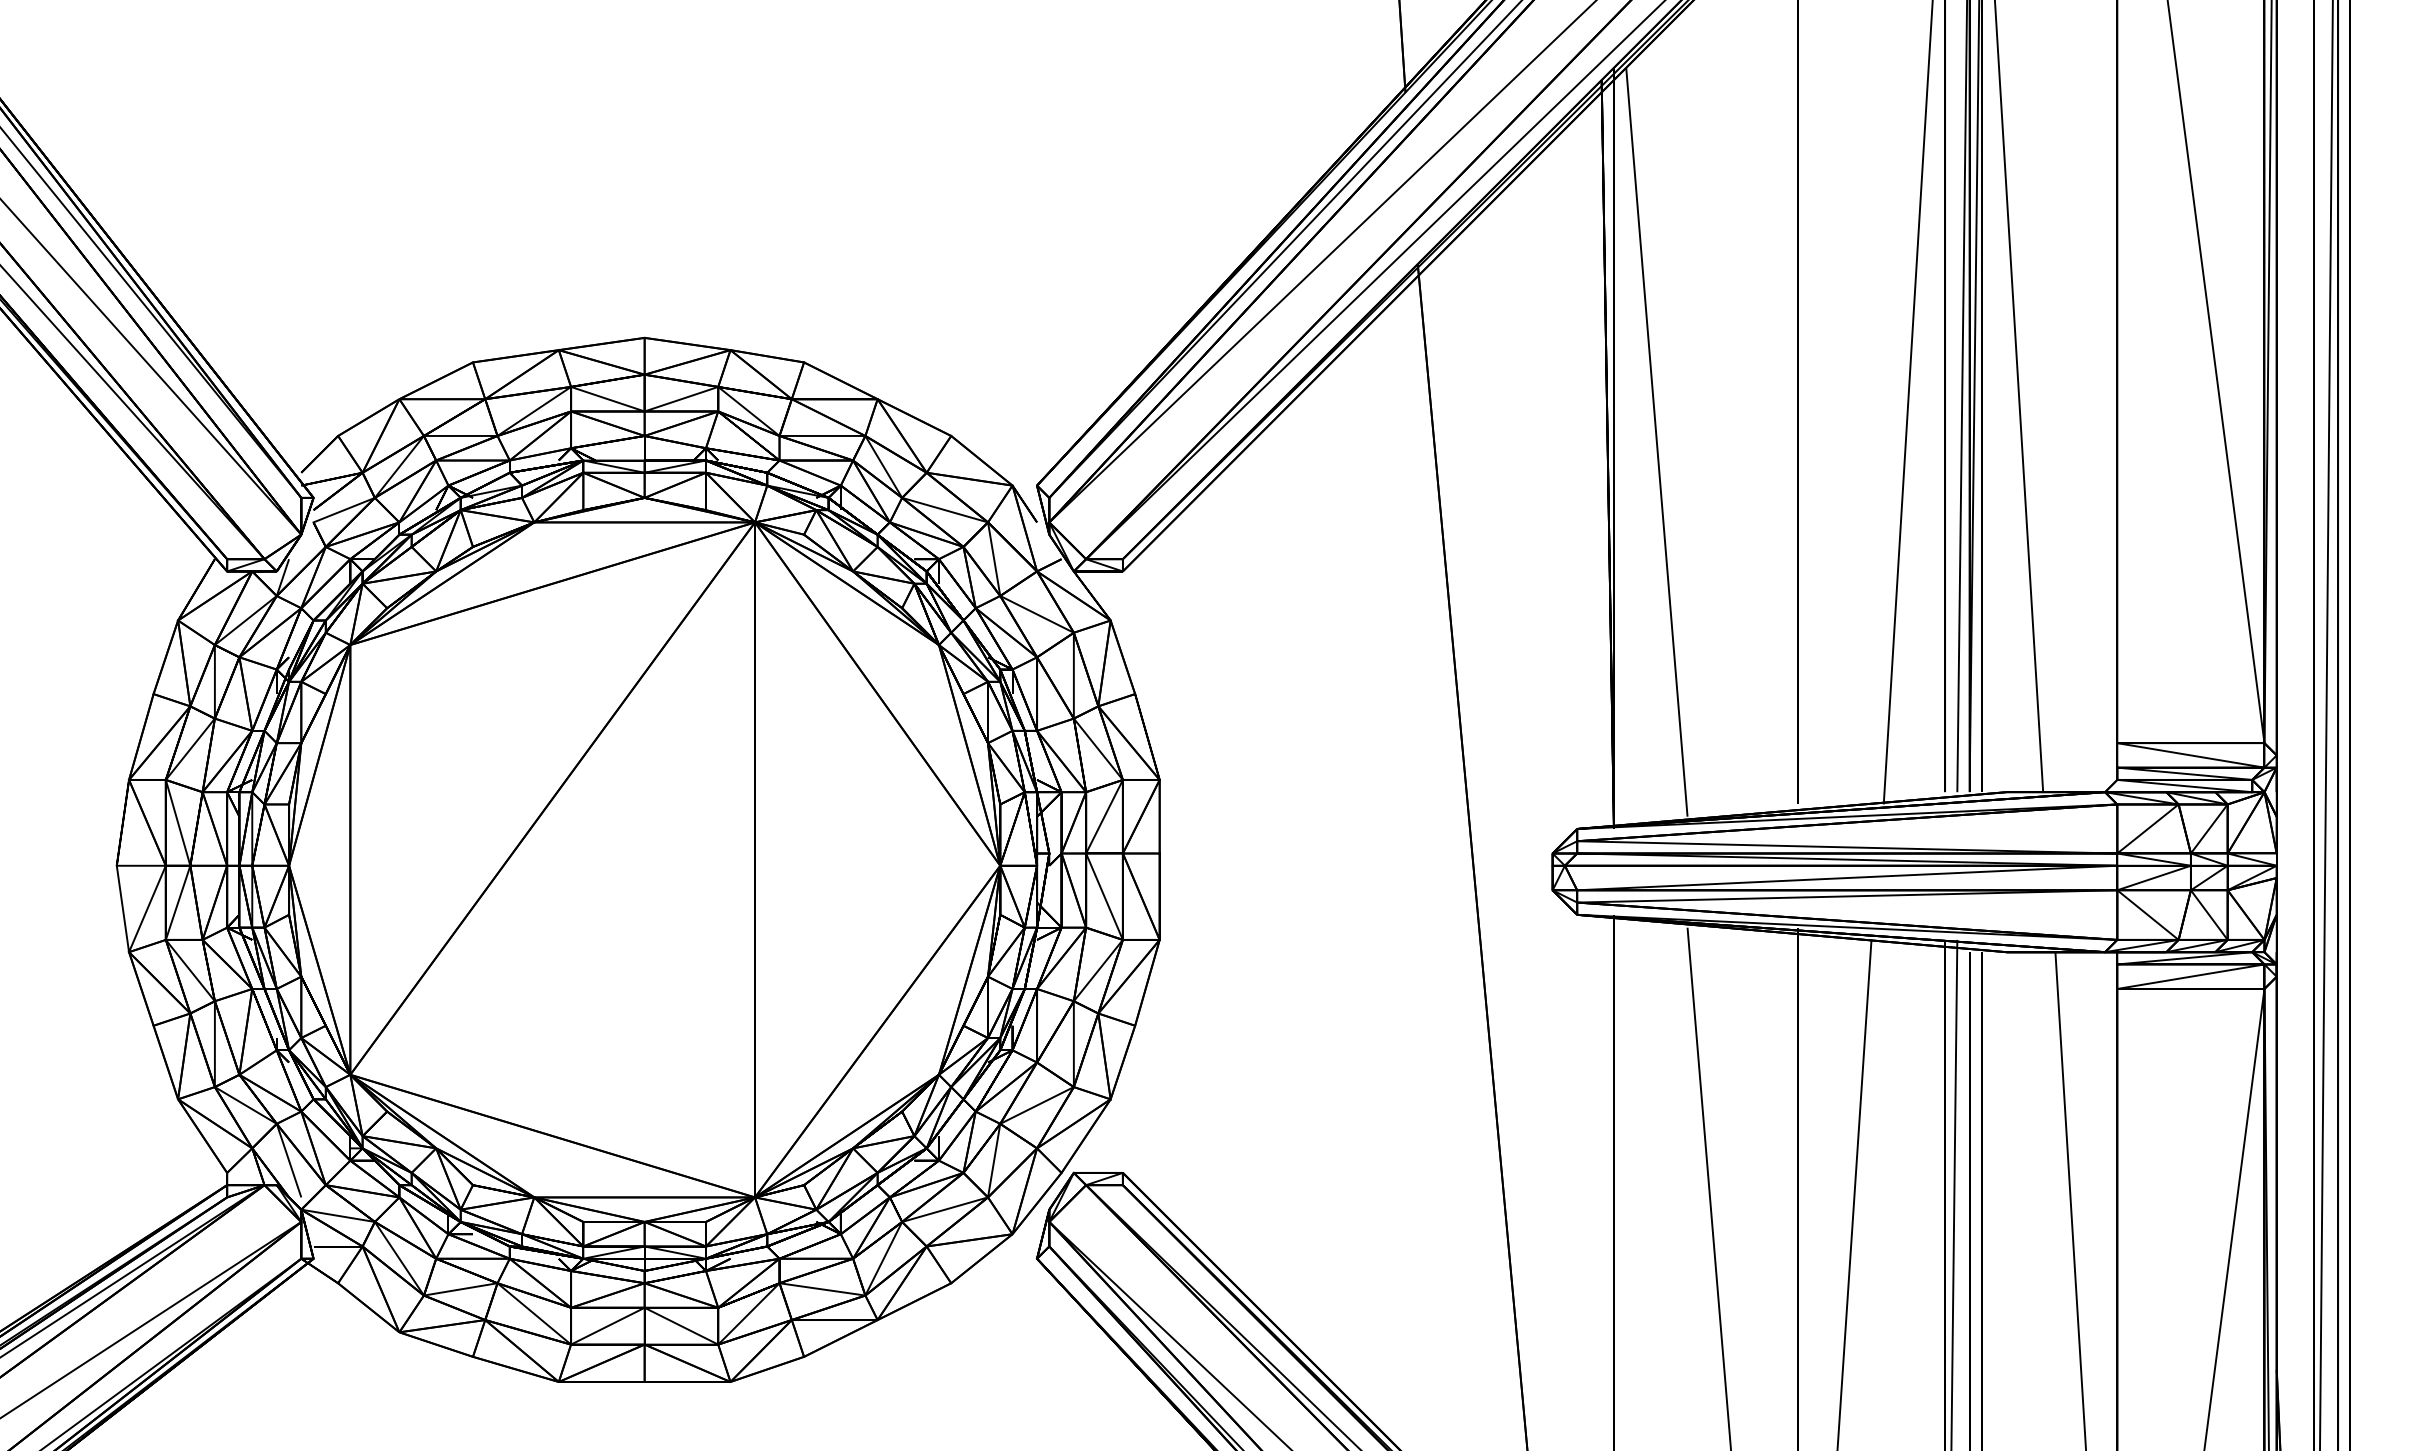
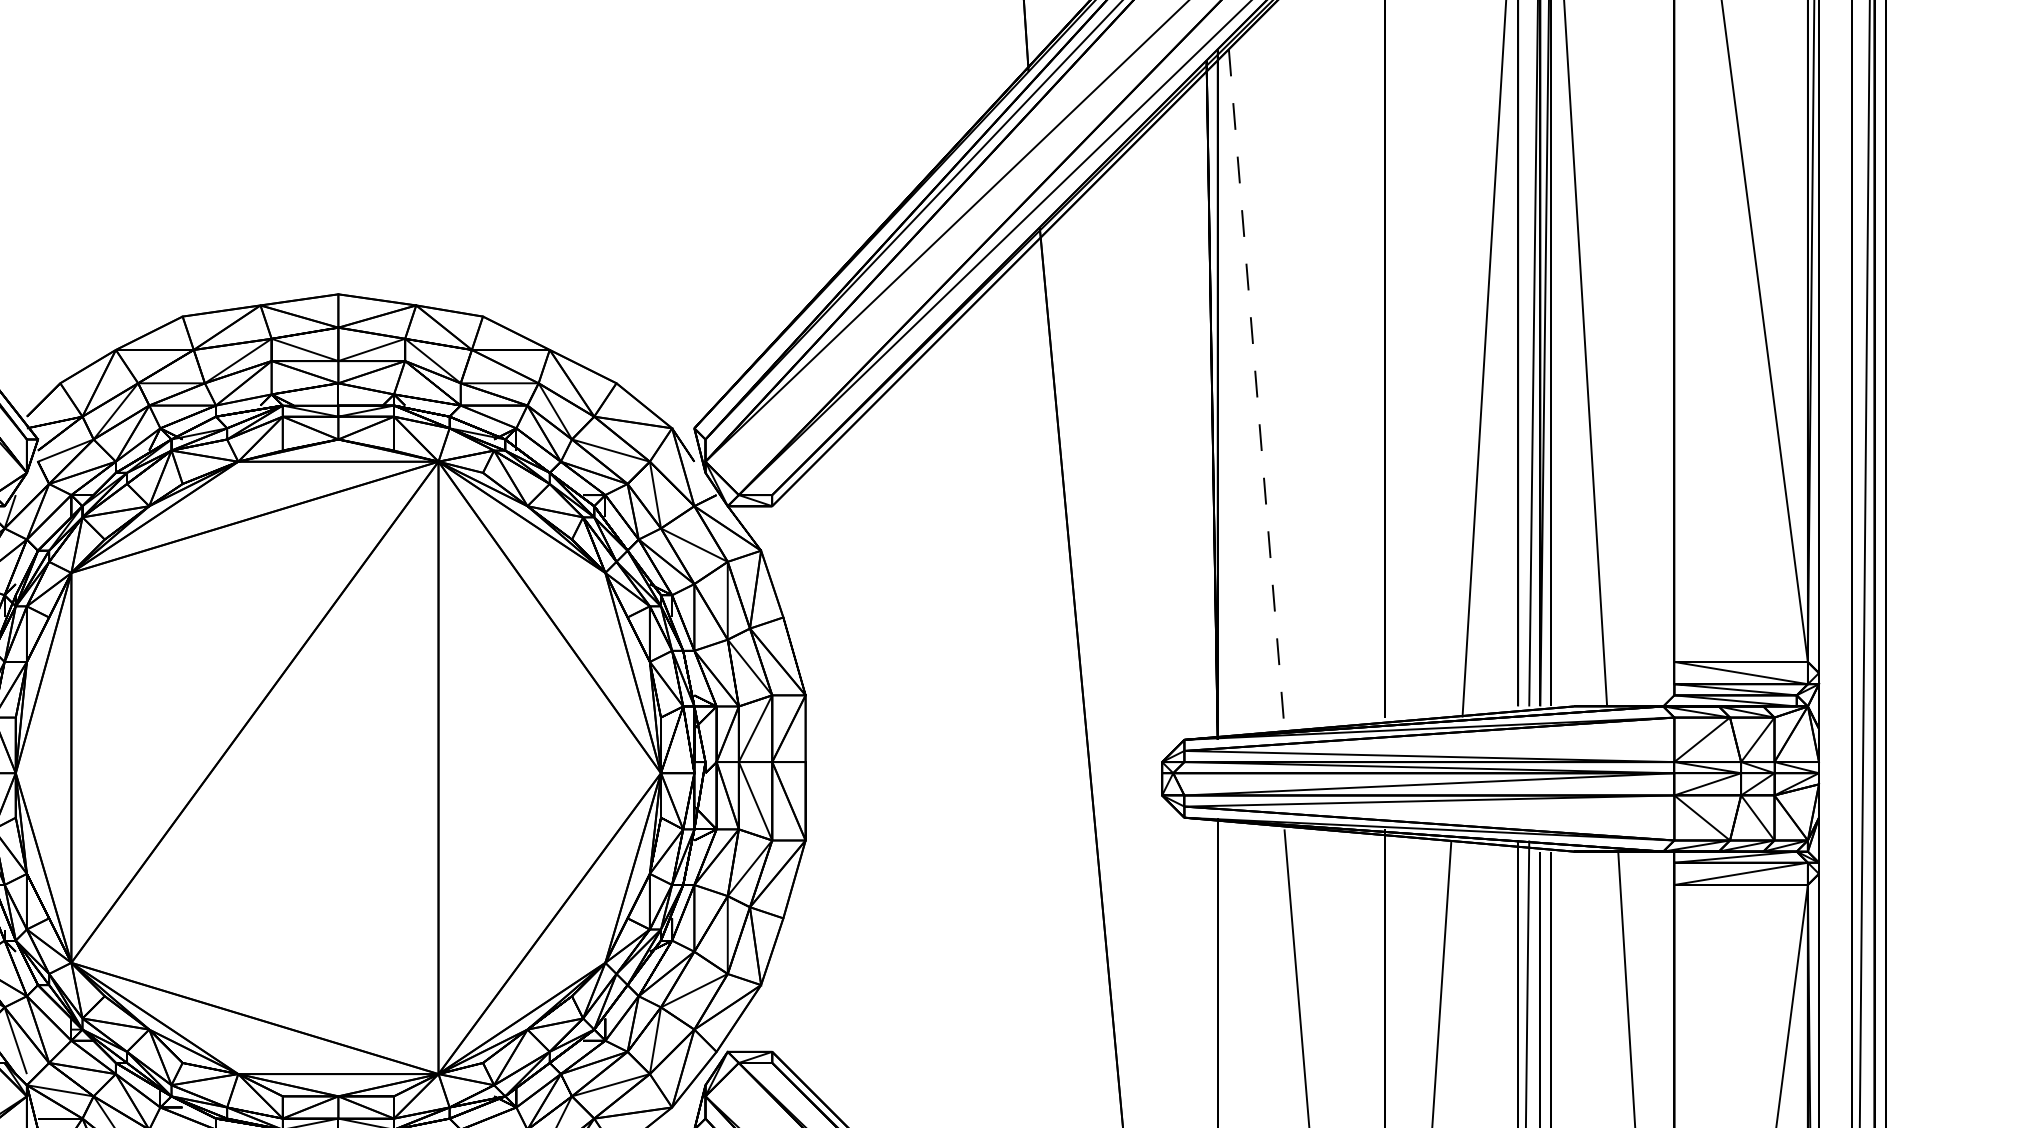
line: (1656, 442) -> (1256, 389), solid -> dashed

